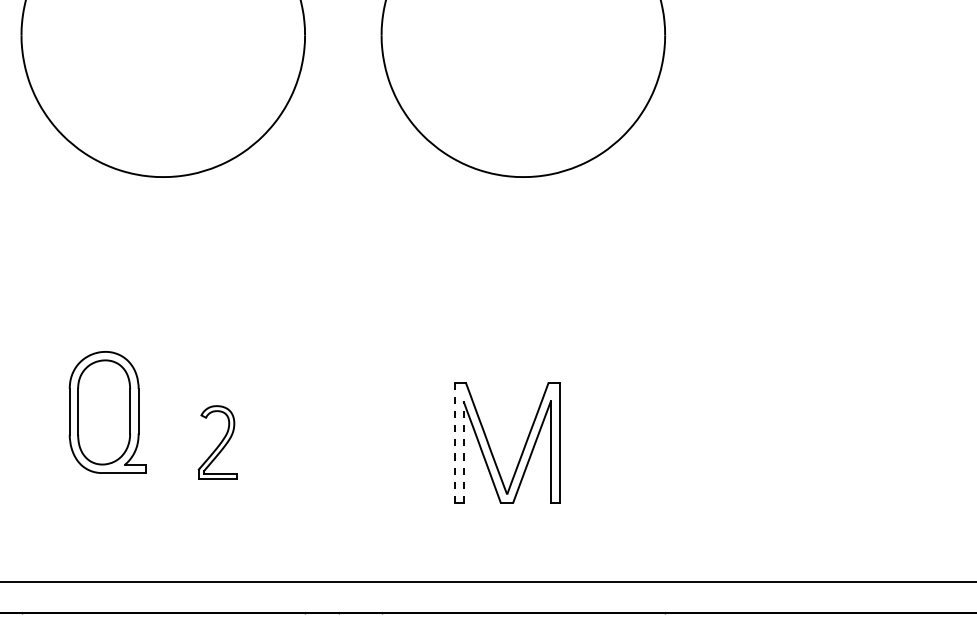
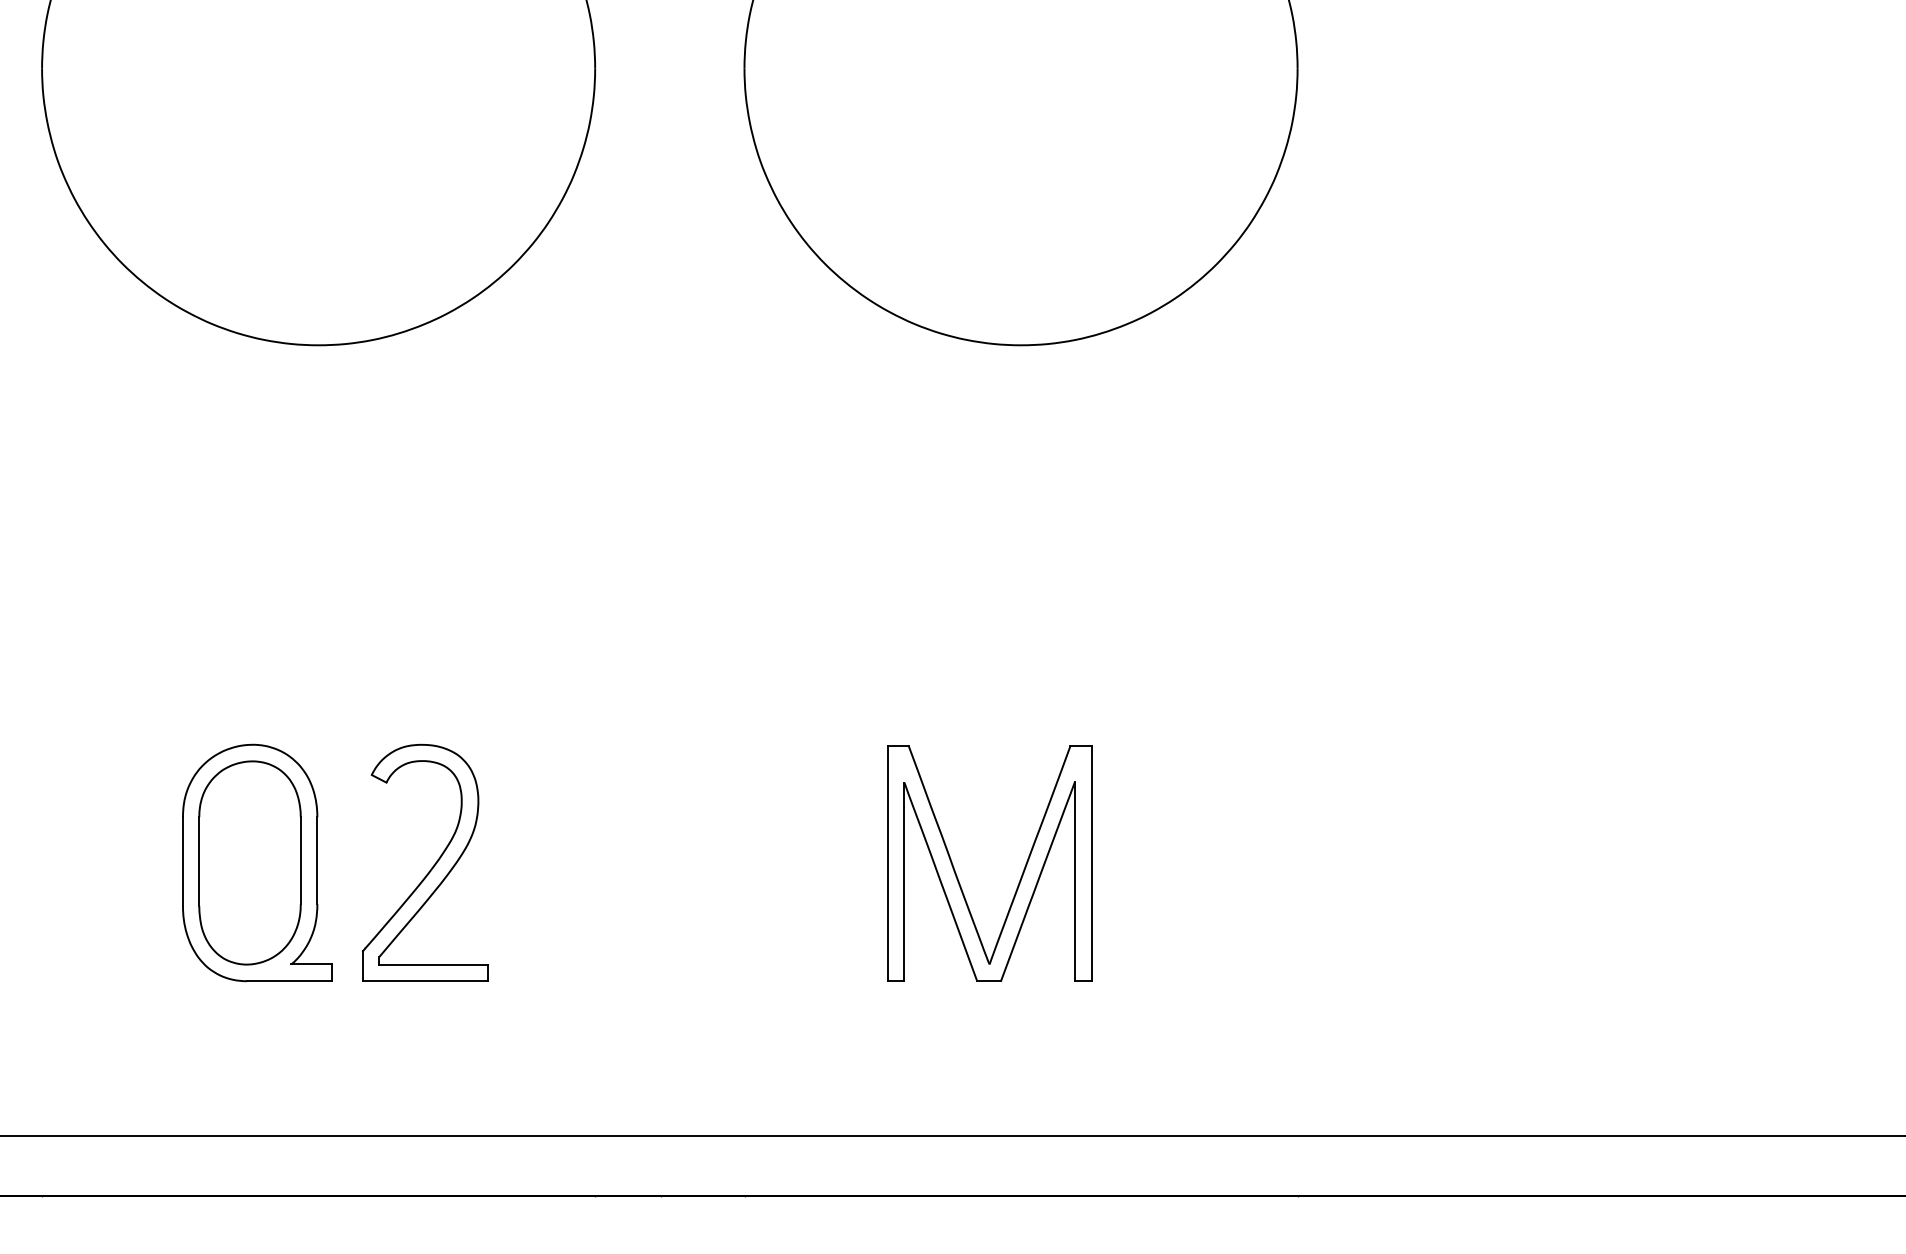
part: (107, 412) -> (256, 863), moved
part: (217, 442) -> (424, 863), size x1.67
line: (455, 443) -> (888, 864), dashed -> solid
line: (463, 452) -> (904, 882), dashed -> solid

